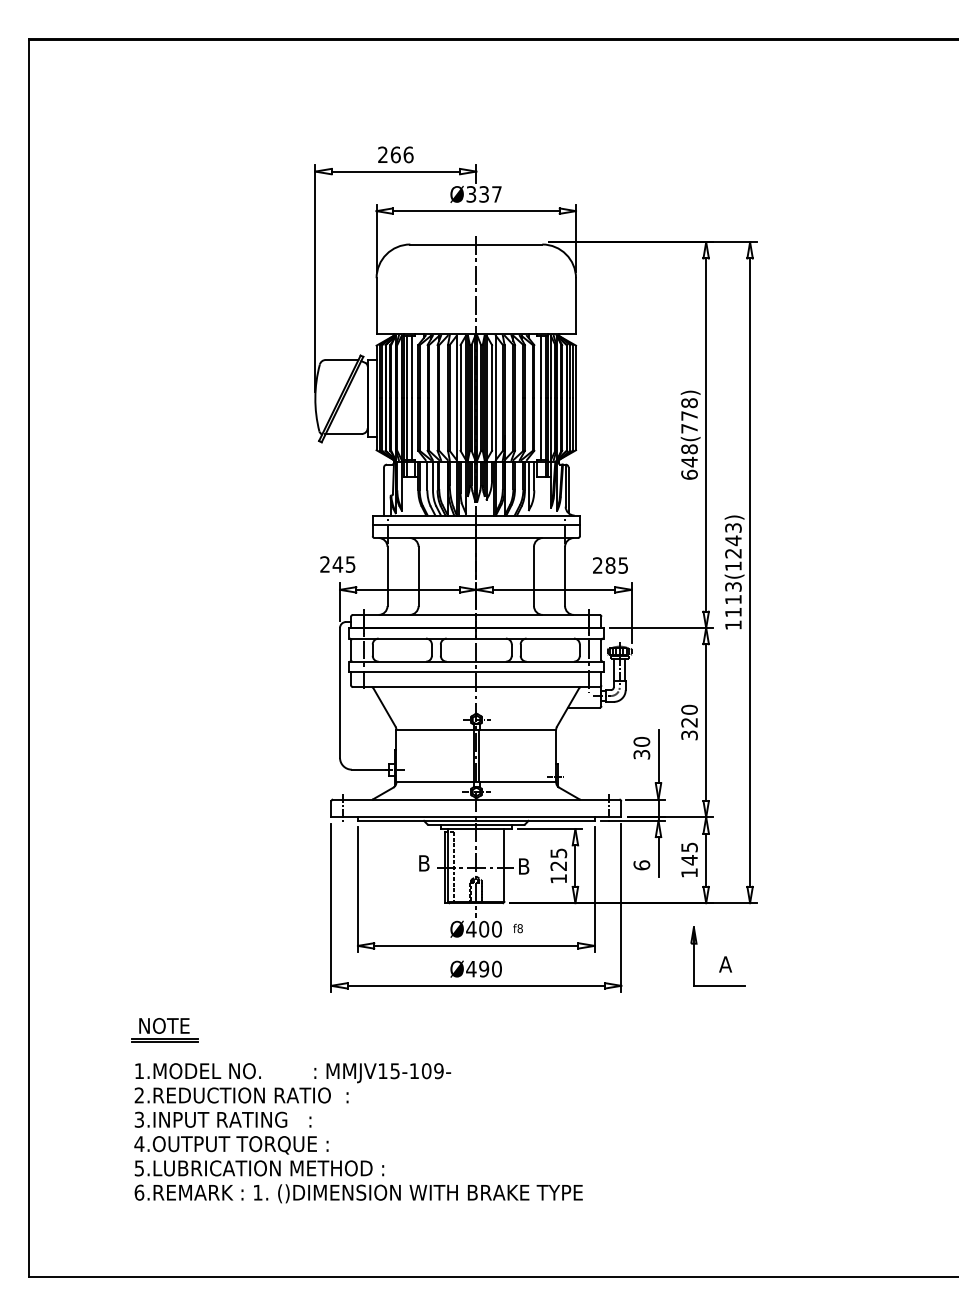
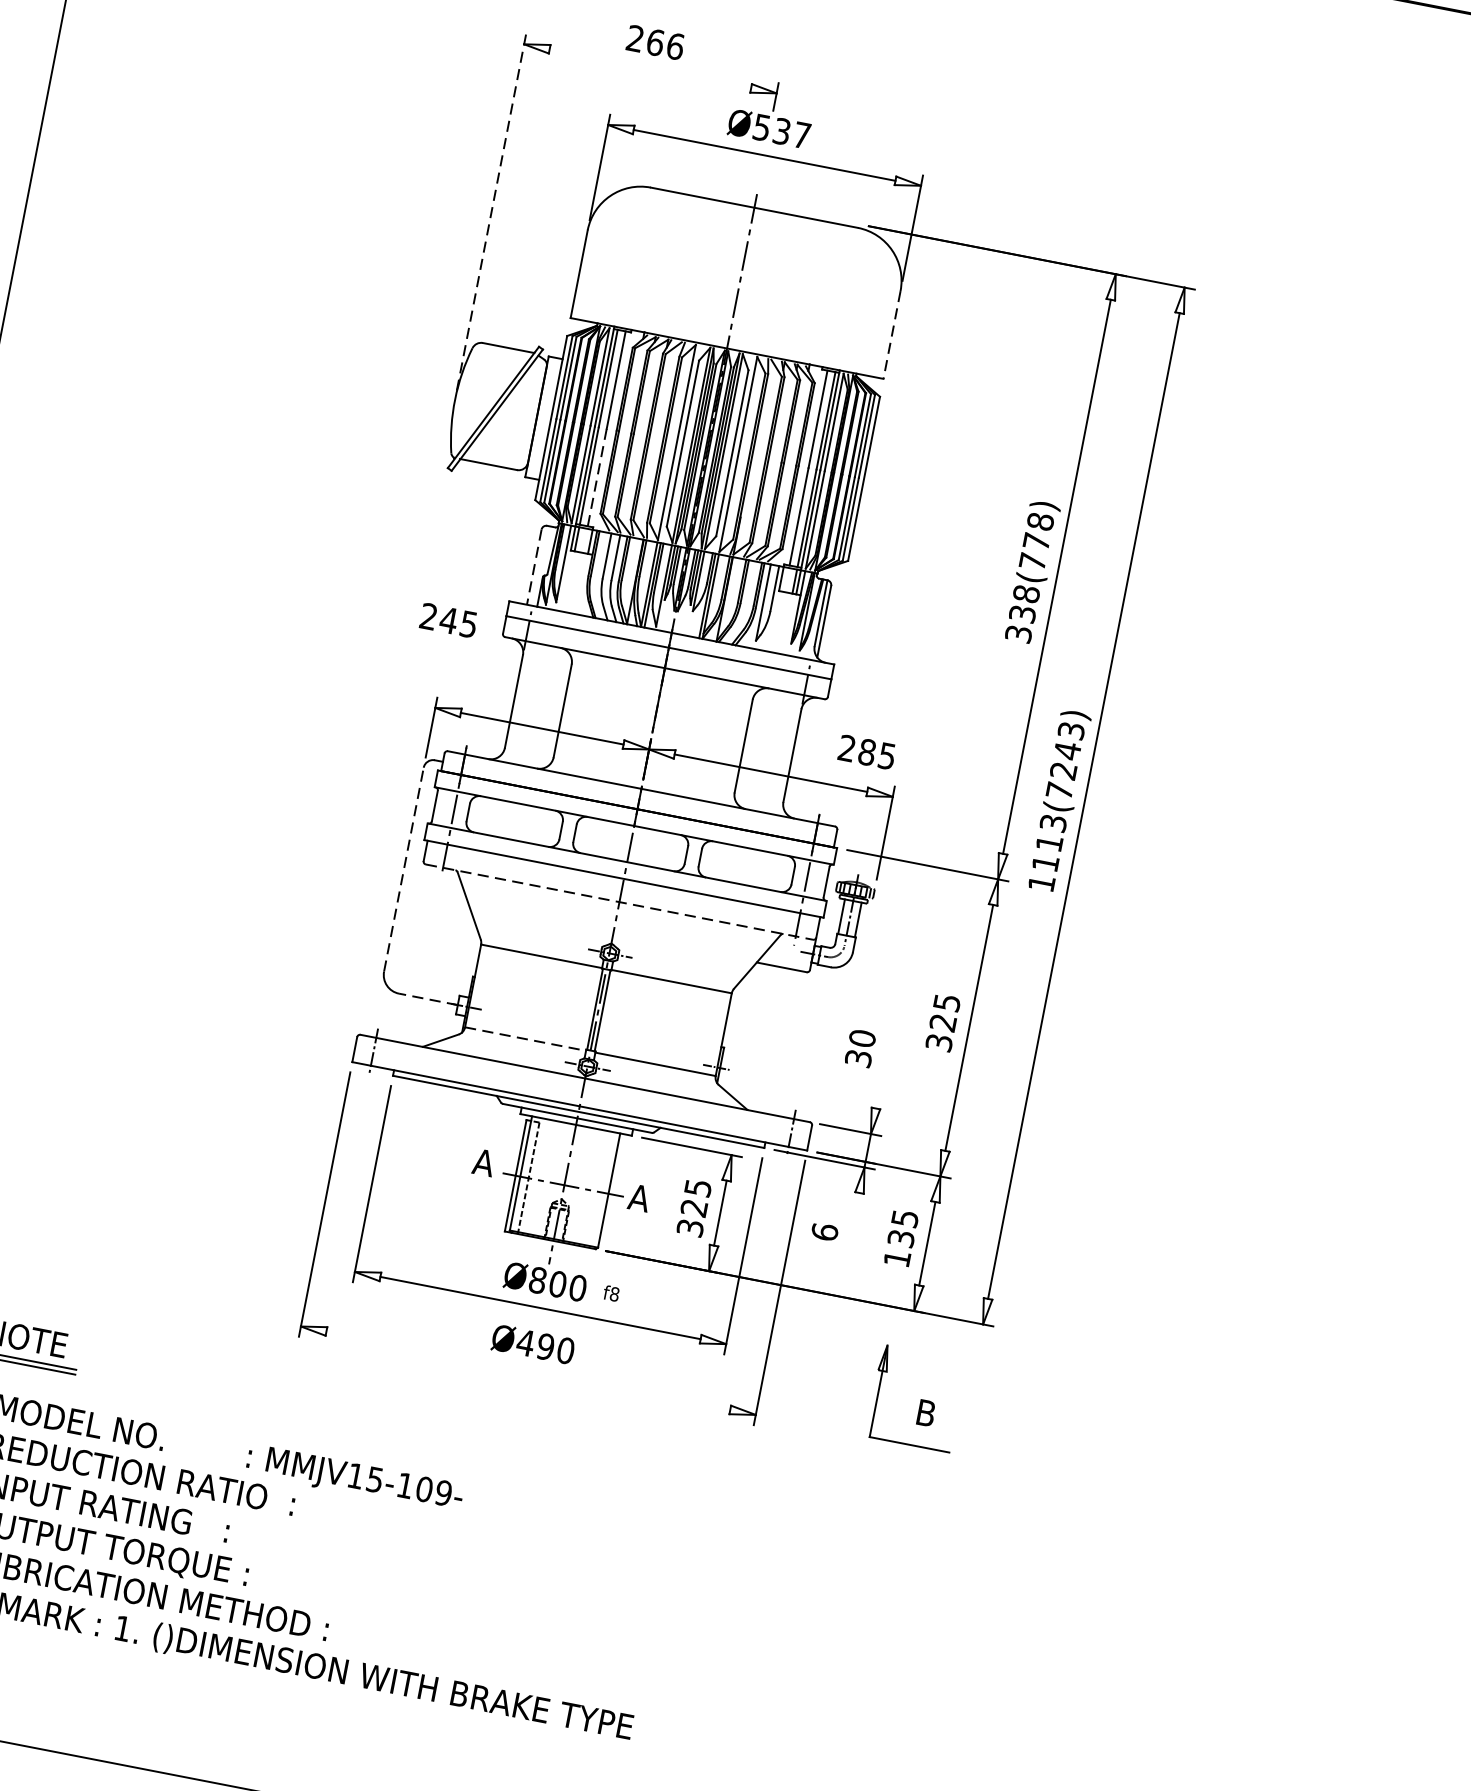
line: (395, 171) -> (649, 68), removed
text: (471, 194) -> (762, 127), Ø337 -> Ø537
line: (315, 278) -> (491, 212), solid -> dashed
line: (576, 306) -> (892, 335), solid -> dashed
line: (411, 429) -> (596, 478), solid -> dashed
text: (689, 467) -> (1020, 622), 648(778) -> 338(778)
line: (383, 491) -> (533, 566), solid -> dashed
text: (337, 564) -> (448, 620), moved
text: (733, 565) -> (1060, 789), 1113(1243) -> 1113(7243)
line: (476, 687) -> (619, 902), solid -> dashed
line: (340, 692) -> (404, 869), solid -> dashed
text: (689, 709) -> (947, 1002), 320 -> 325
line: (658, 756) -> (884, 1066), removed
line: (370, 769) -> (428, 999), solid -> dashed
line: (434, 782) -> (524, 1038), solid -> dashed
line: (658, 857) -> (853, 1224), removed
text: (689, 860) -> (901, 1239), 145 -> 135
text: (423, 863) -> (482, 1162), B -> A
text: (523, 866) -> (638, 1197), B -> A
text: (558, 878) -> (690, 1227), 125 -> 325
text: (471, 928) -> (538, 1279), Ø400 -> Ø800
text: (725, 964) -> (925, 1413), A -> B
line: (476, 985) -> (528, 1370), removed

